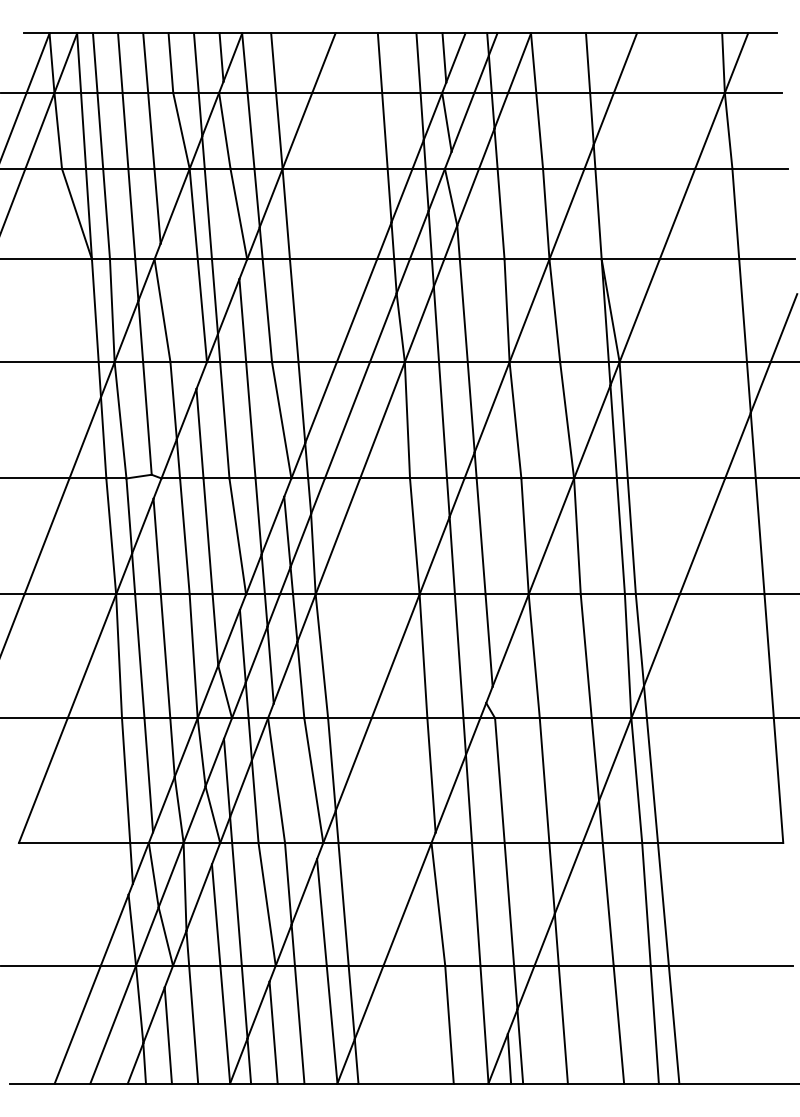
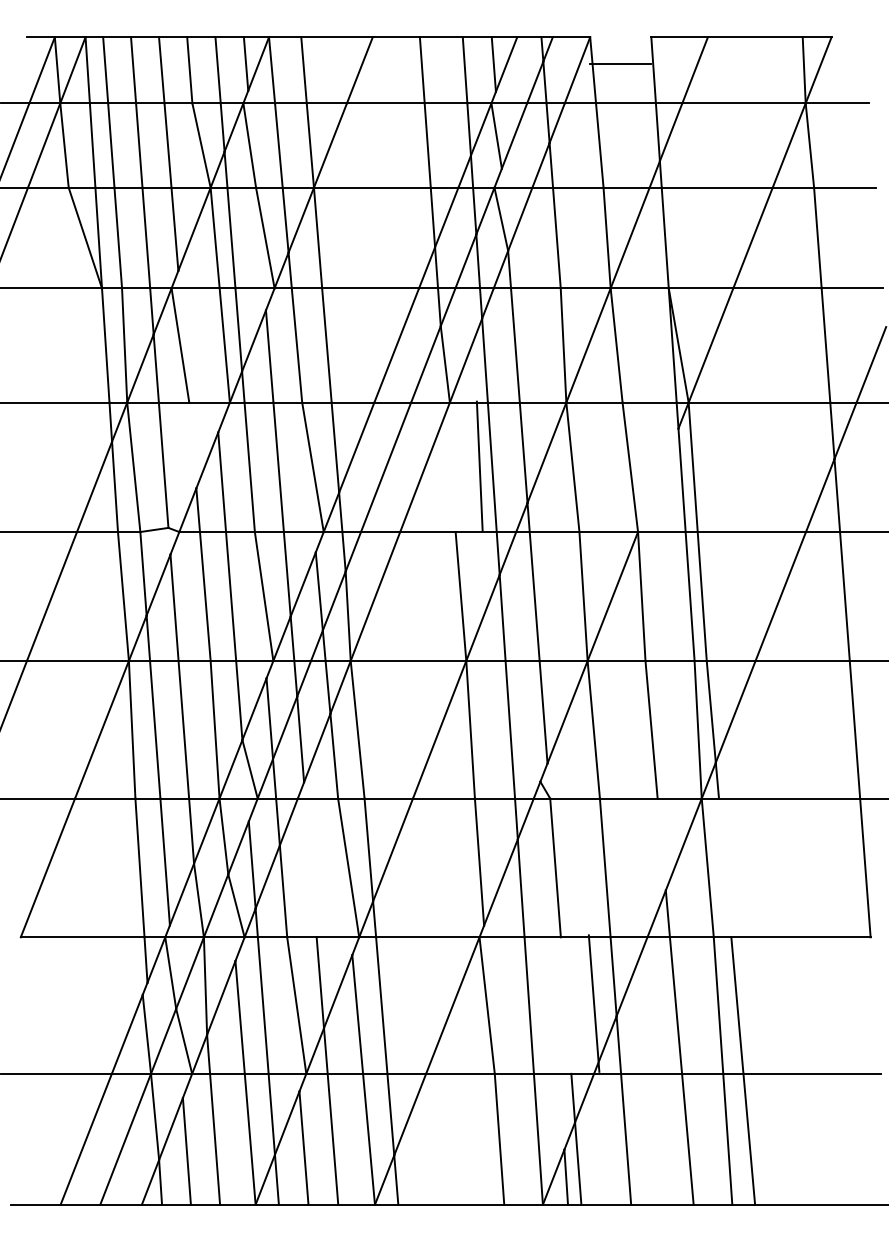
line: (558, 33) -> (620, 64), moved
line: (762, 33) -> (847, 37), removed
line: (173, 400) -> (192, 445), removed
line: (407, 420) -> (479, 466), moved
line: (592, 432) -> (658, 480), removed
line: (595, 759) -> (661, 844), removed
line: (275, 780) -> (306, 867), removed
line: (652, 780) -> (725, 867), removed
line: (508, 904) -> (593, 1003), moved

